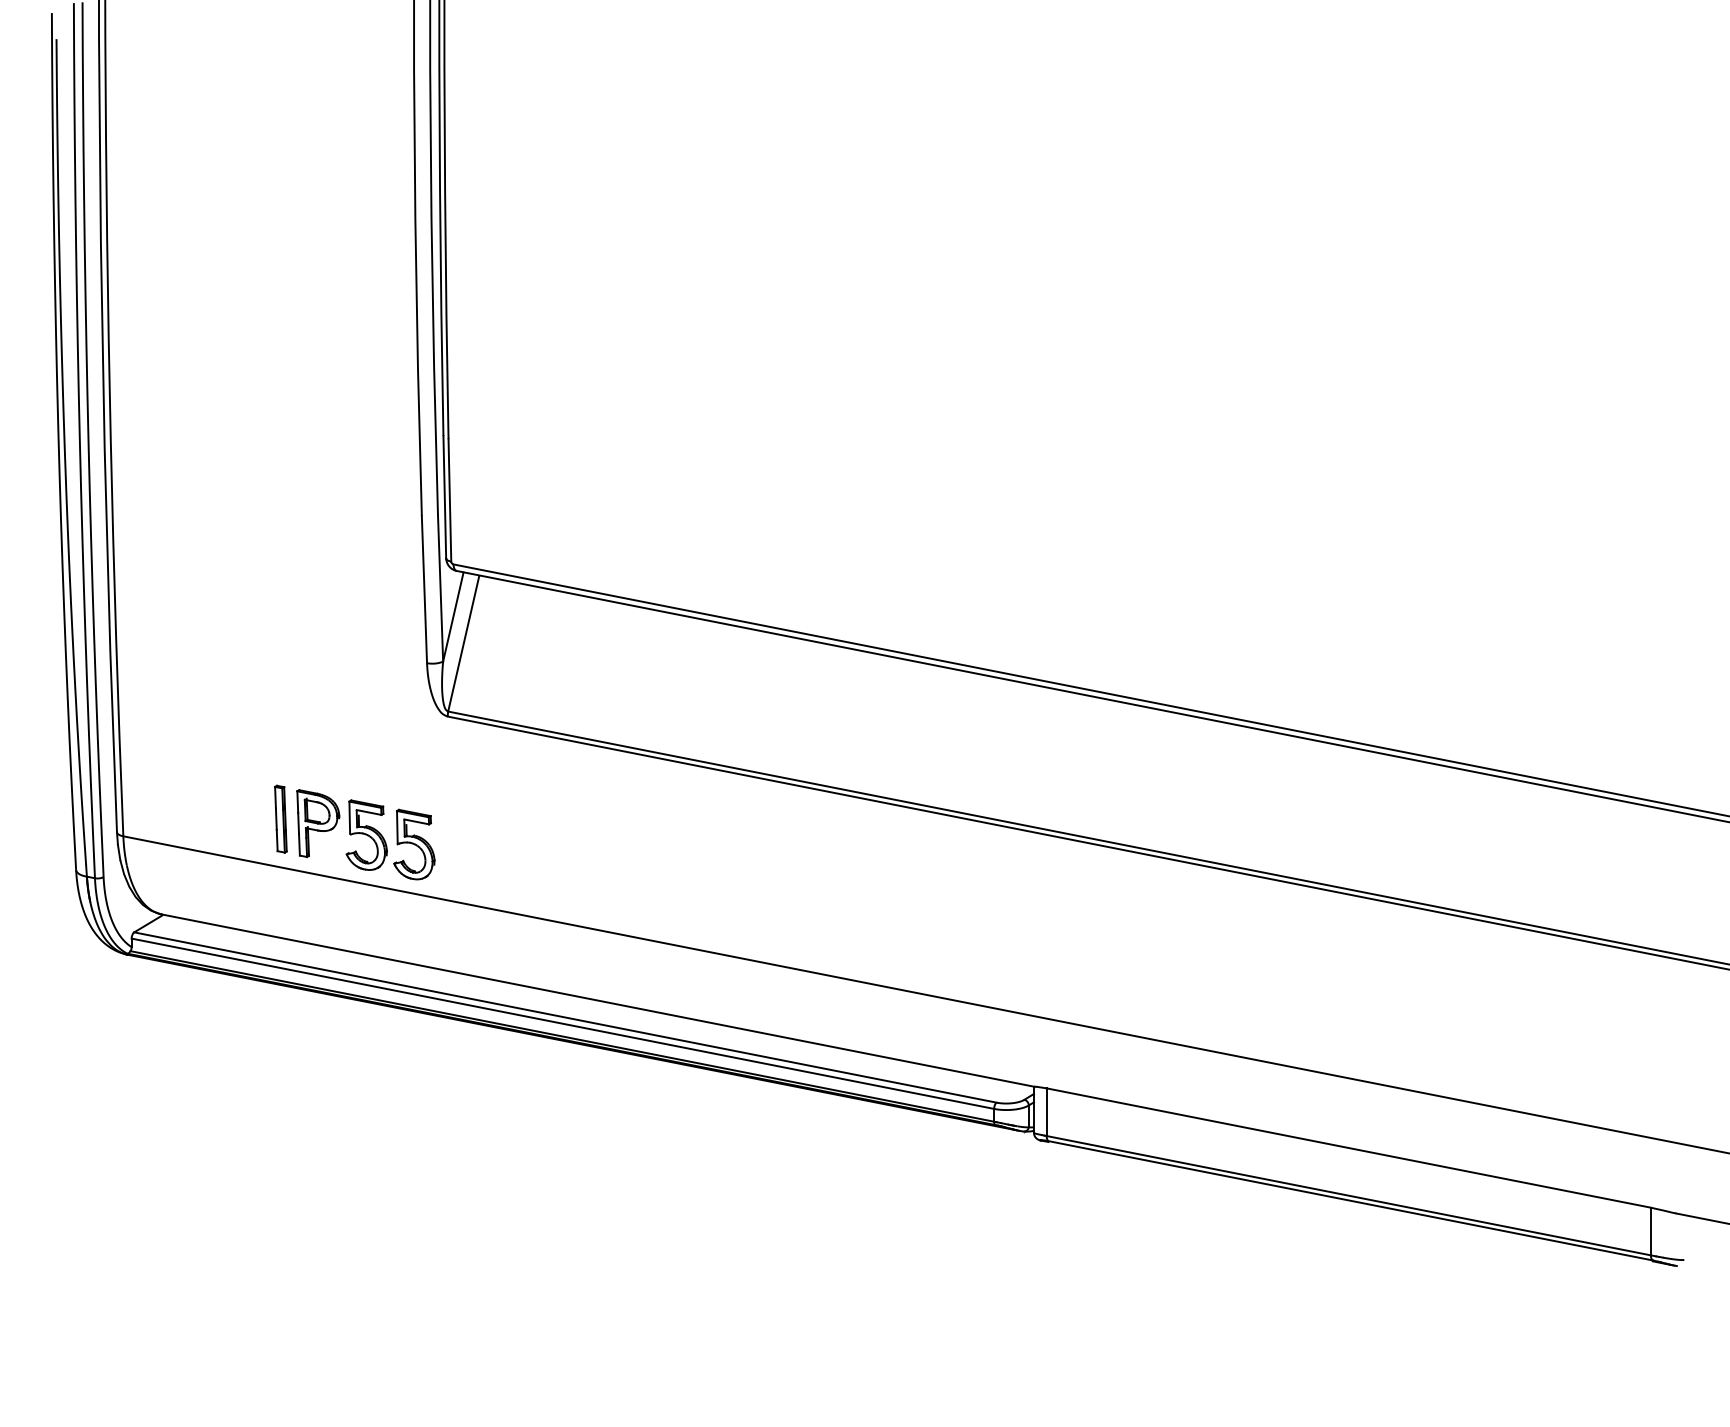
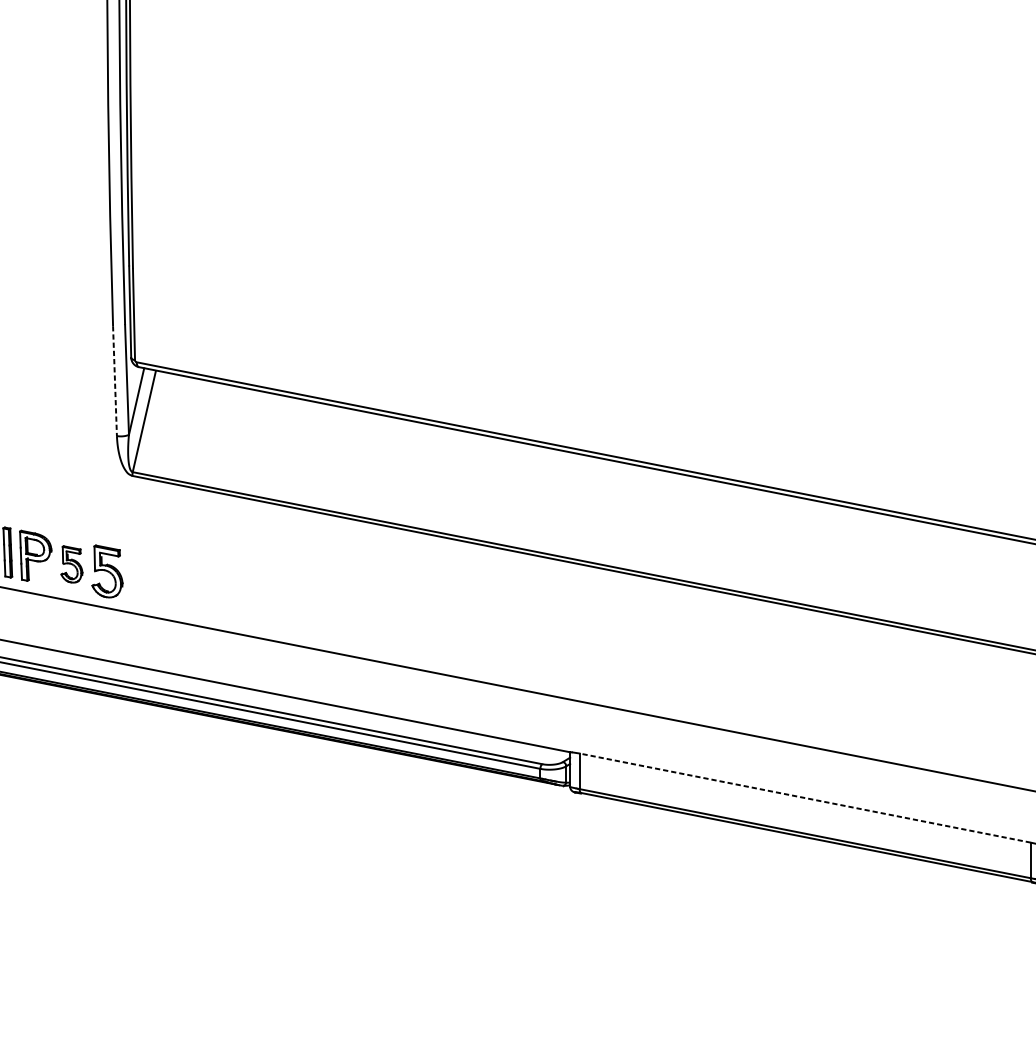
line: (424, 589) -> (115, 381), solid -> dashed
part: (366, 834) -> (71, 563), size x0.7
line: (1348, 1148) -> (804, 798), solid -> dashed

